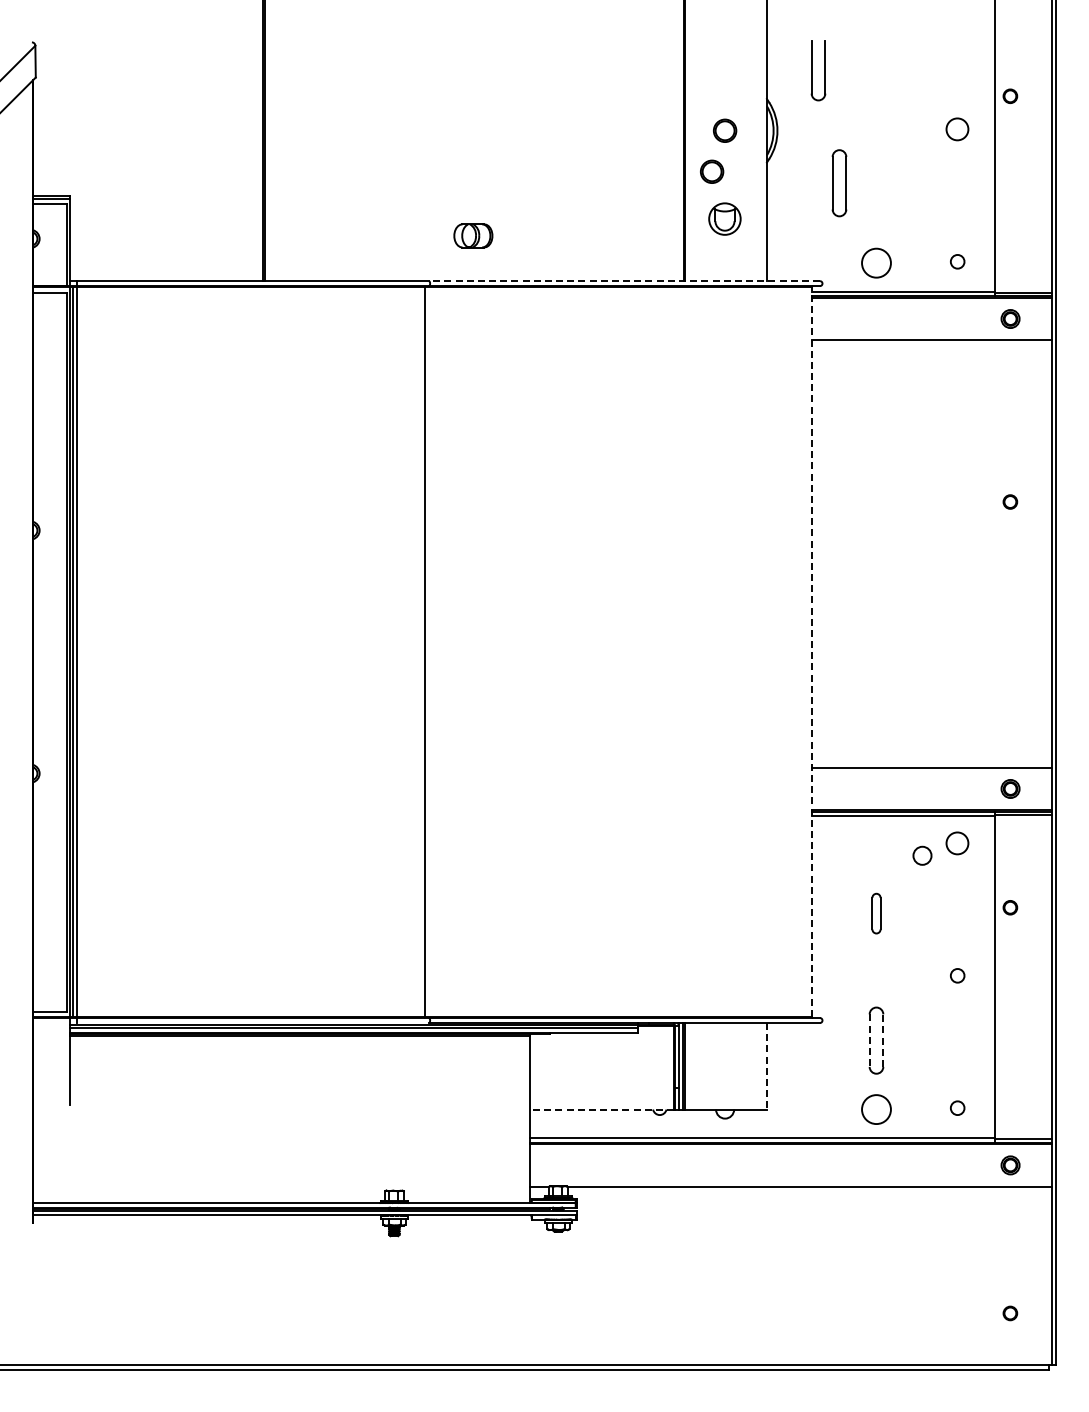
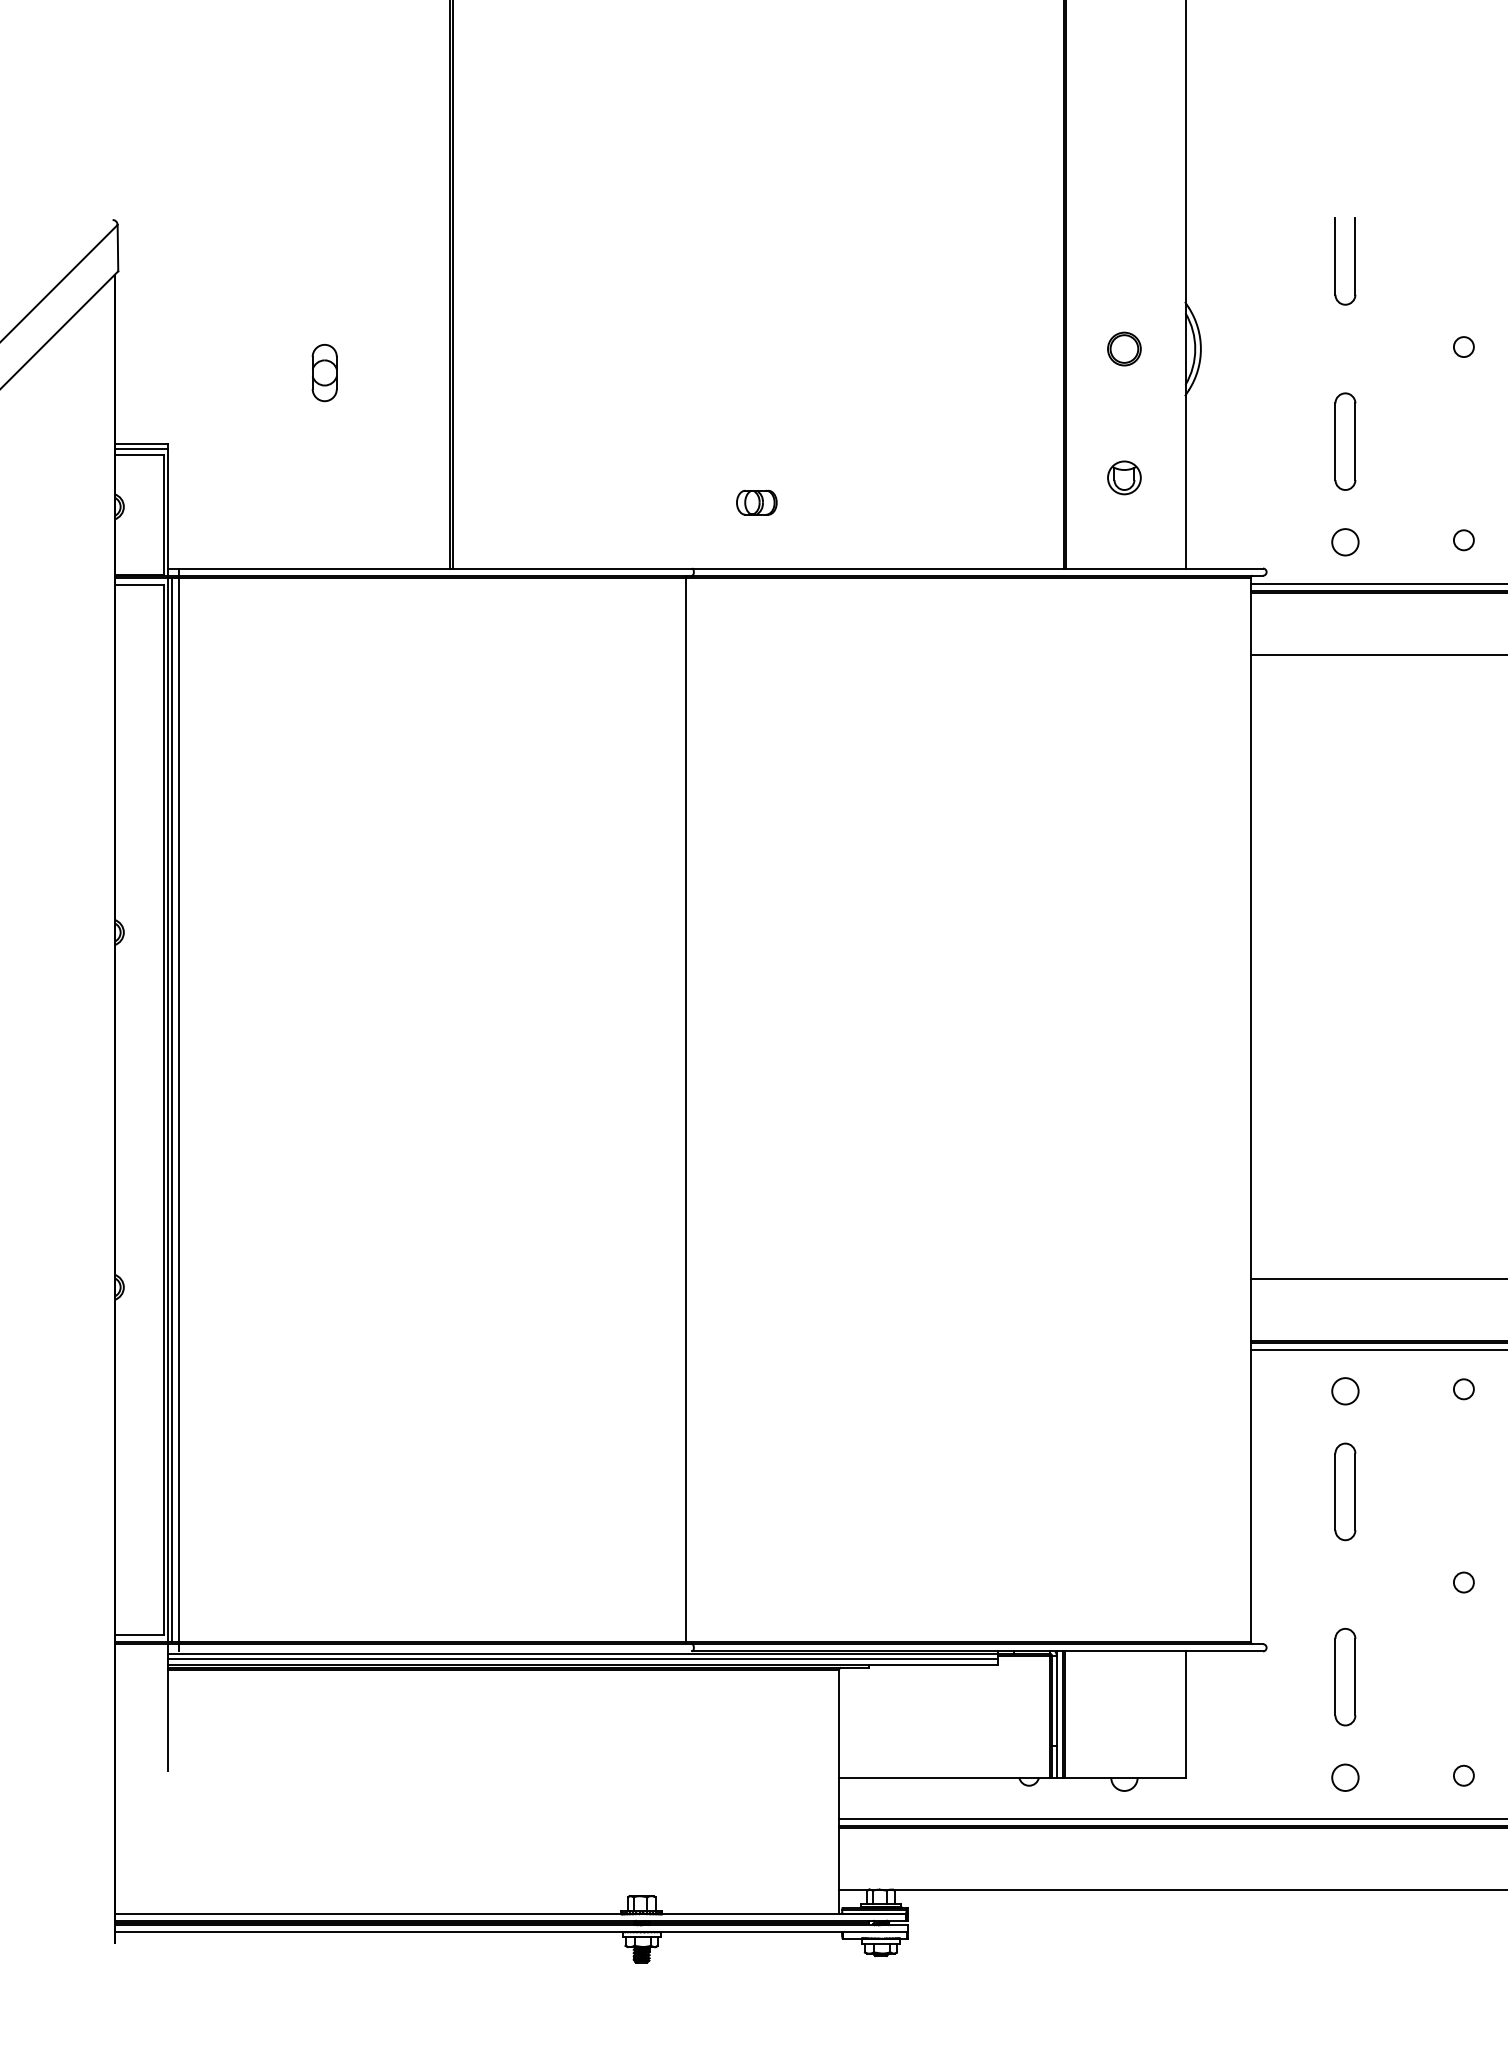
part: (818, 70) -> (1345, 261), moved
circle: (957, 129) -> (1463, 347), size x0.62
part: (177, 147) -> (325, 373), added
part: (712, 171) -> (1106, 408), removed
part: (839, 183) -> (1345, 442), moved
part: (725, 218) -> (1125, 477), size x0.71
part: (472, 236) -> (755, 503), size x0.71
circle: (876, 263) -> (1345, 542), size x0.62
line: (624, 281) -> (977, 569), dashed -> solid
line: (811, 652) -> (1250, 1110), dashed -> solid
circle: (957, 843) -> (1463, 1389), size x0.62
circle: (922, 855) -> (1345, 1390), moved
part: (876, 913) -> (1345, 1491), size x1.67
line: (883, 1040) -> (1355, 1676), dashed -> solid
line: (869, 1041) -> (1335, 1678), dashed -> solid
line: (766, 1066) -> (1184, 1714), dashed -> solid
line: (601, 1109) -> (944, 1777), dashed -> solid
circle: (876, 1109) -> (1345, 1777), size x0.62

